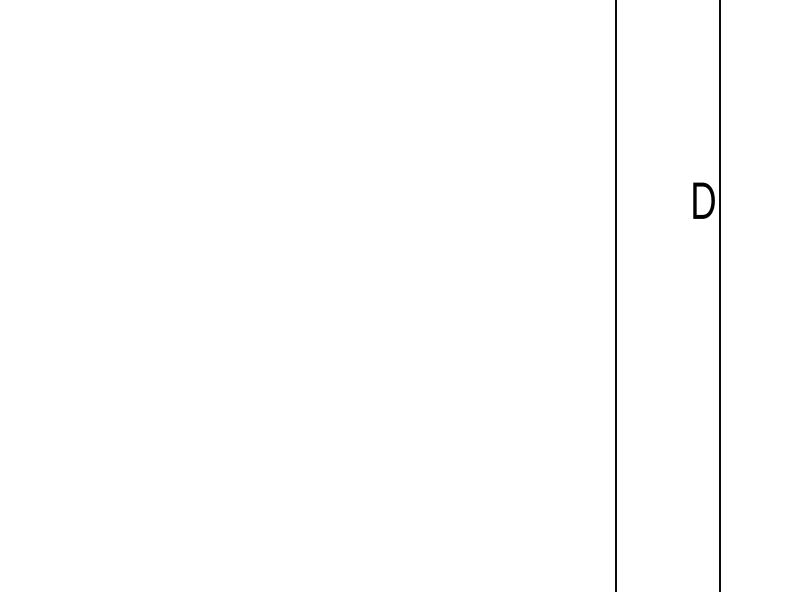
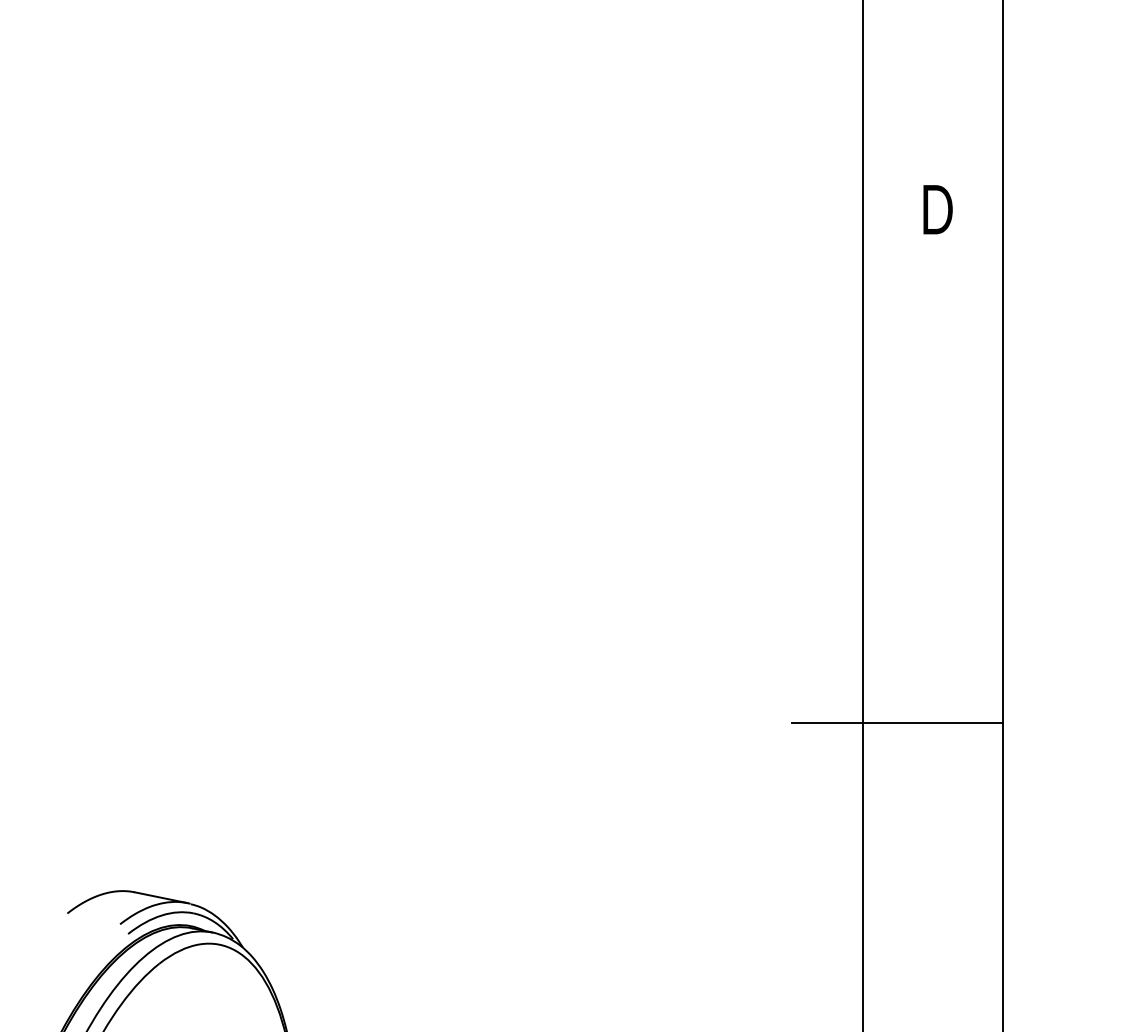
text: (703, 200) -> (937, 209), moved
line: (641, 578) -> (897, 723), added

